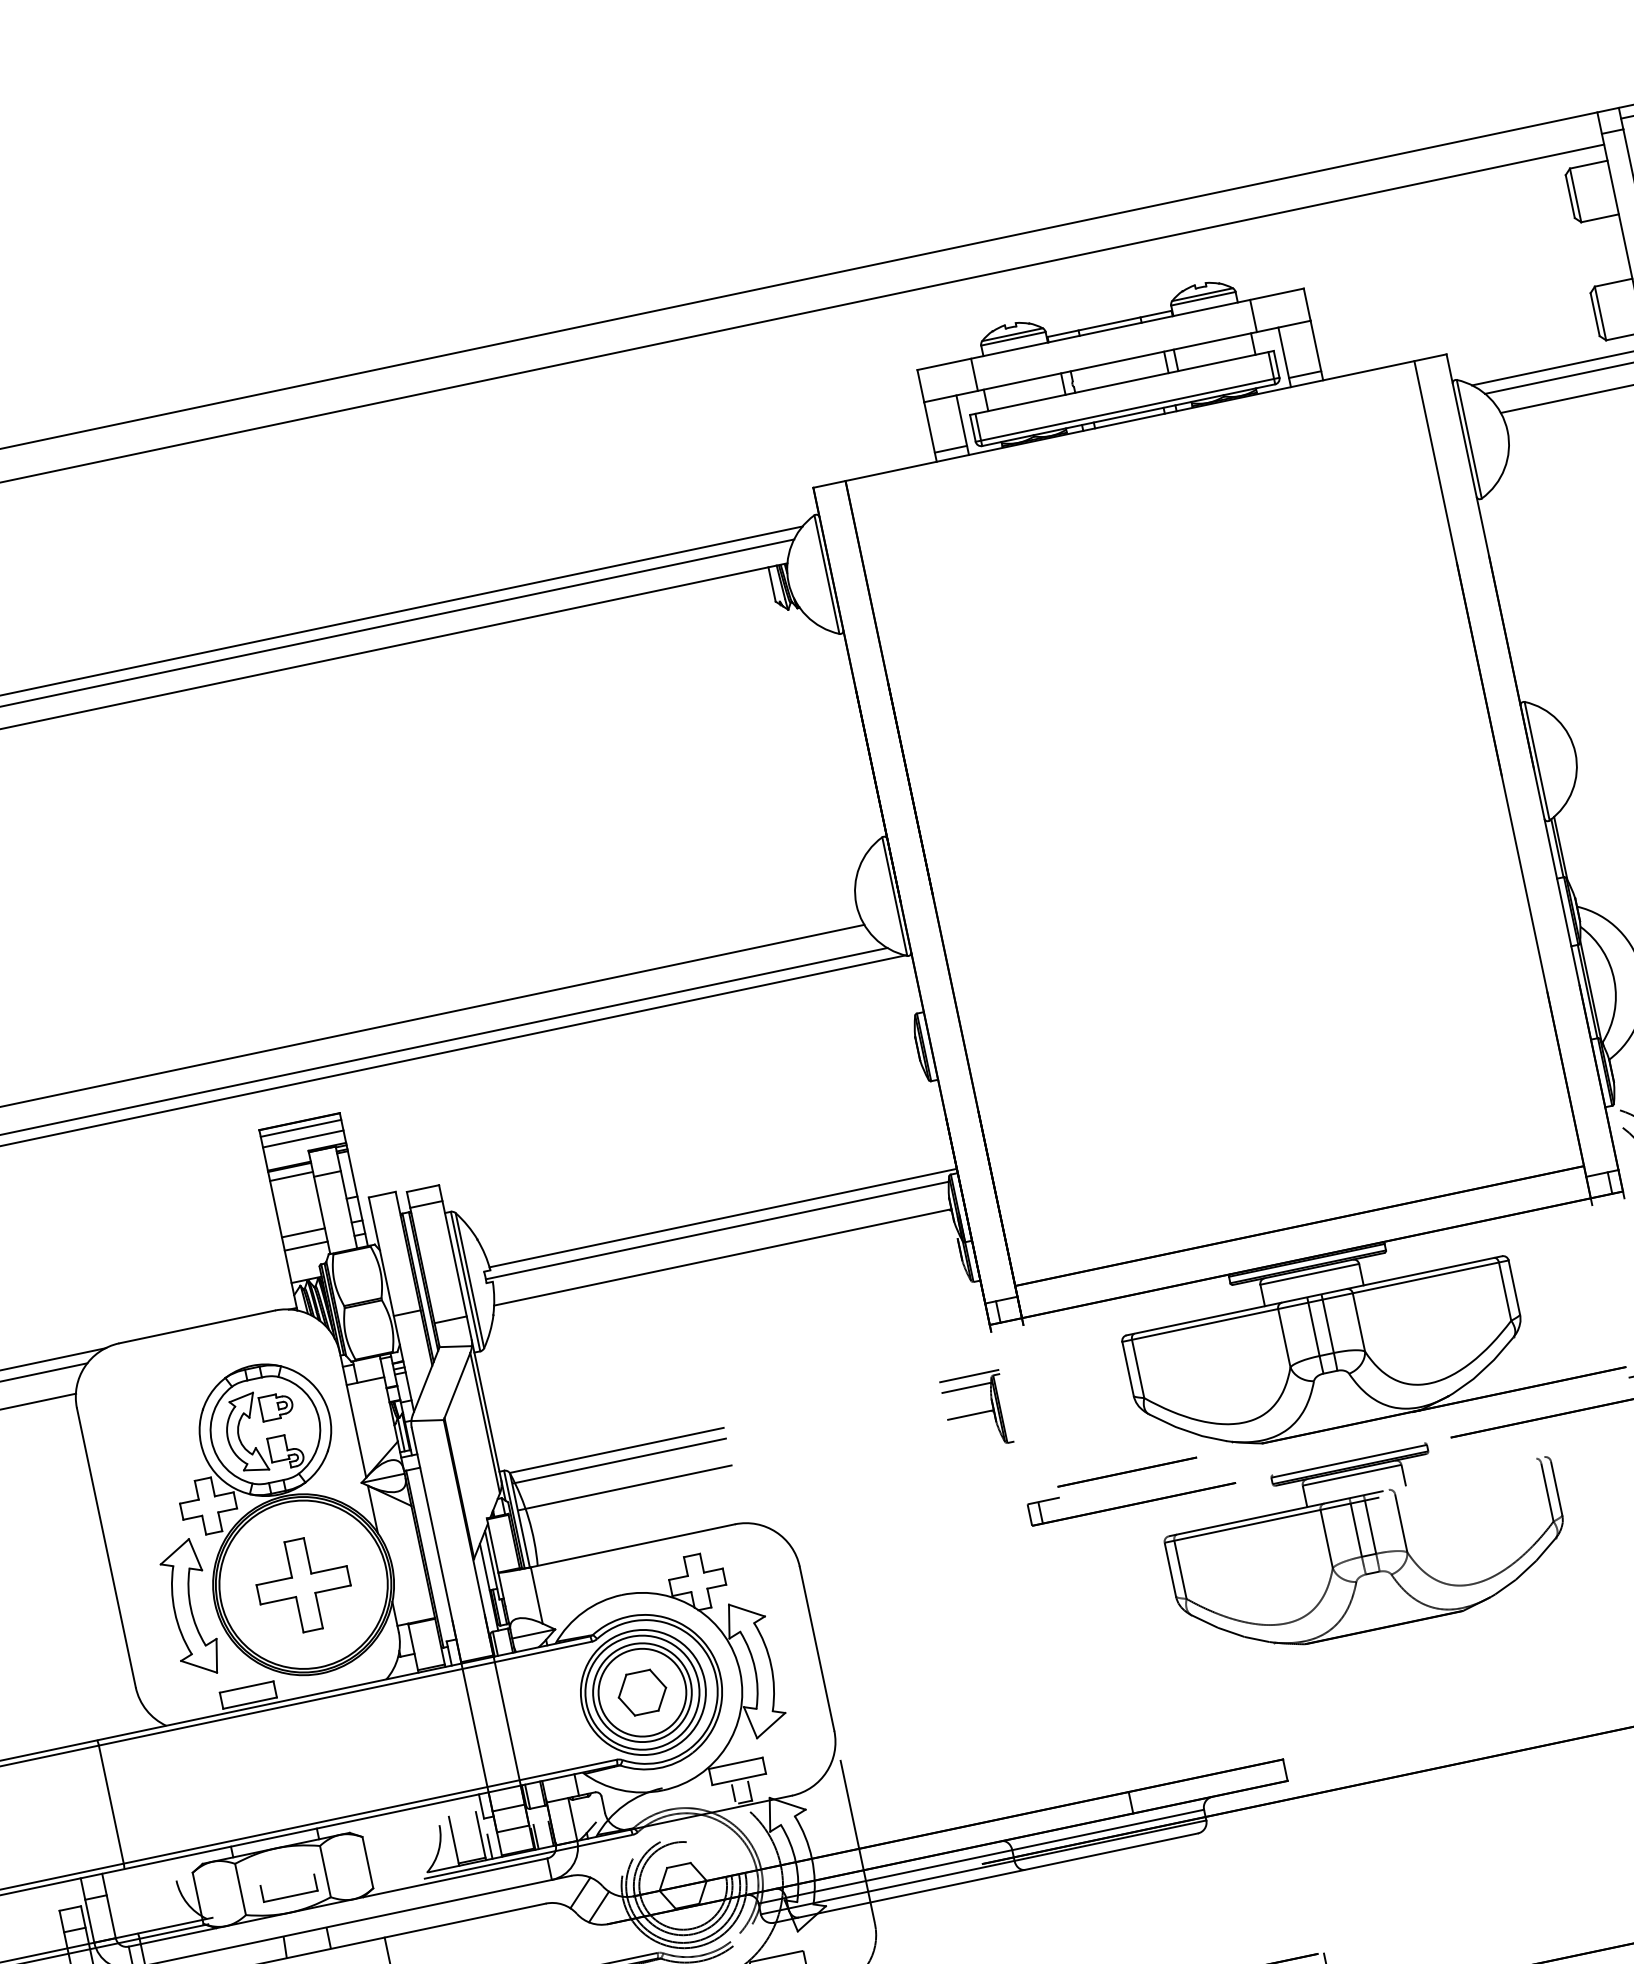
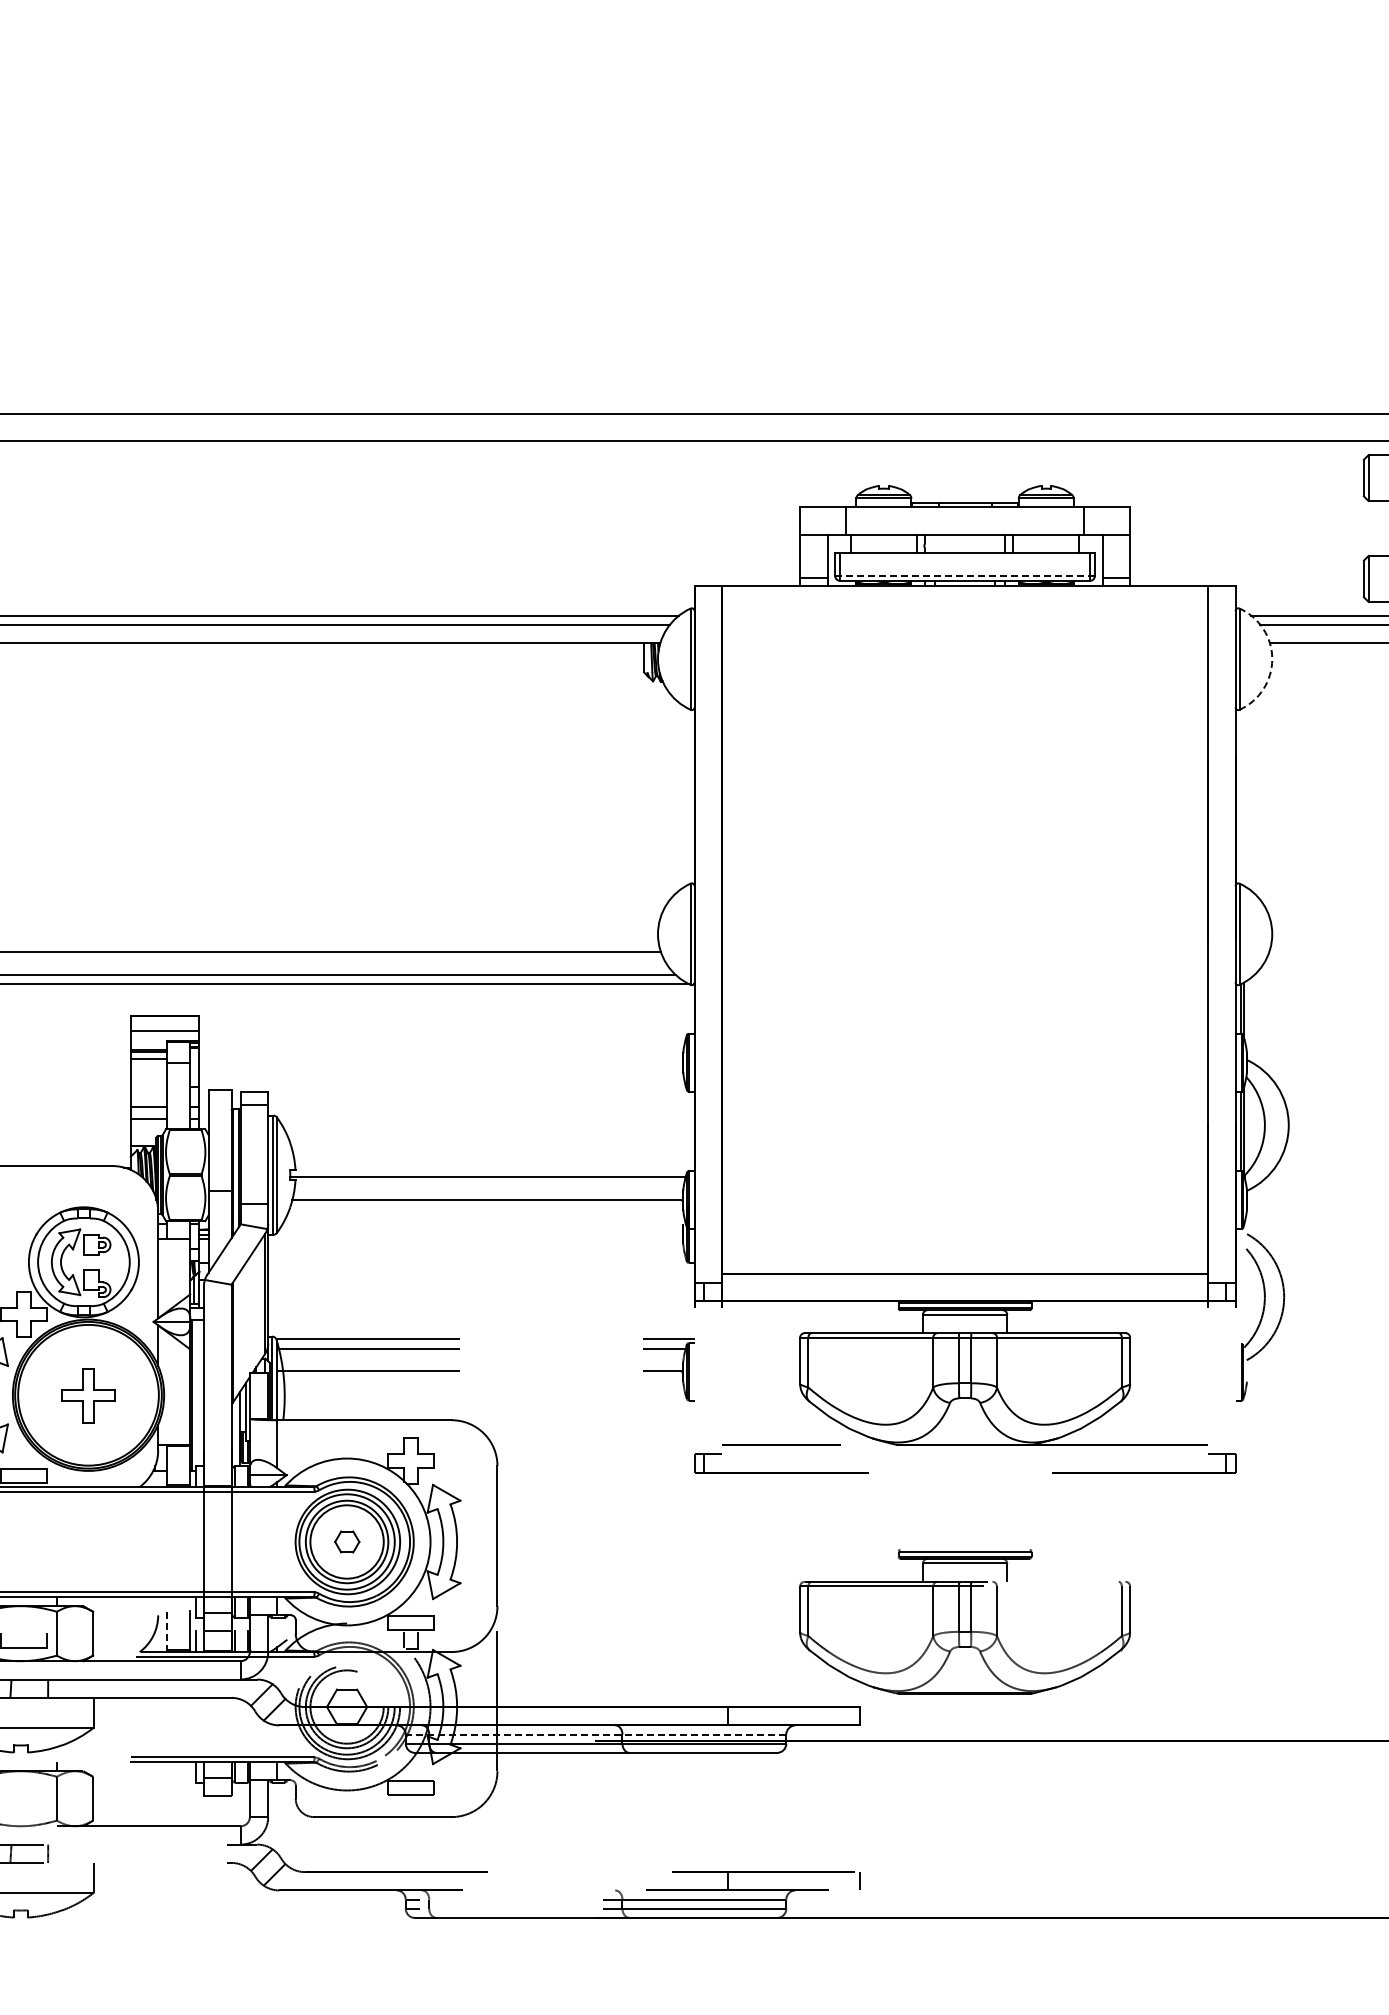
line: (1128, 410) -> (965, 576), solid -> dashed
arc: (1507, 431) -> (1272, 659), solid -> dashed
line: (300, 1128) -> (164, 1021), removed
line: (722, 1217) -> (494, 1167), removed
part: (1365, 1543) -> (964, 1621), moved
part: (303, 1585) -> (88, 1395), size x0.7
part: (642, 1692) -> (347, 1541), size x0.6
line: (454, 1841) -> (167, 1631), solid -> dashed
line: (980, 1856) -> (595, 1734), solid -> dashed

